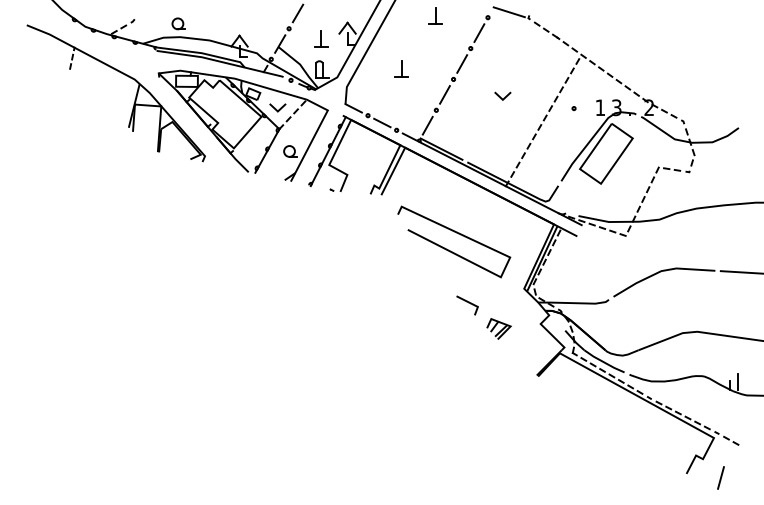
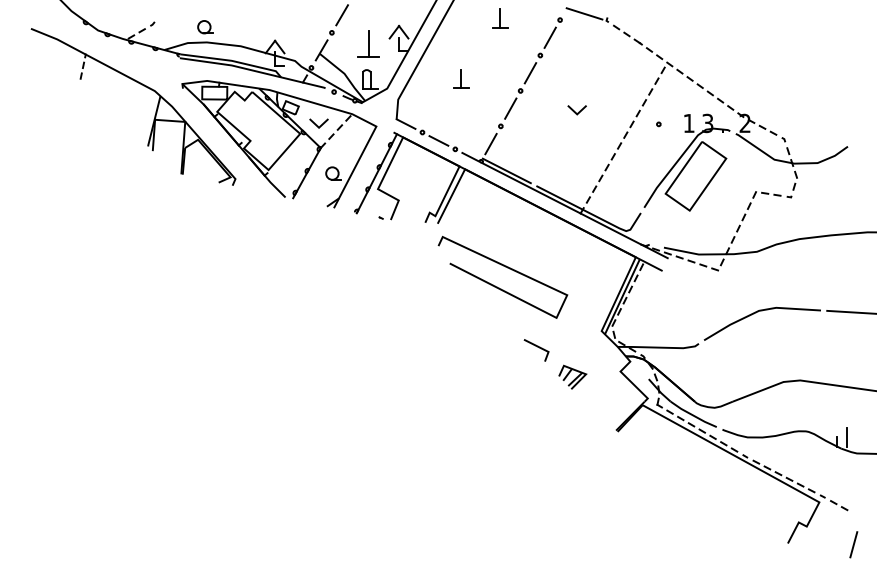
part: (321, 38) -> (369, 43), size x1.4
line: (458, 234) -> (507, 268), moved
line: (720, 477) -> (853, 544), moved

